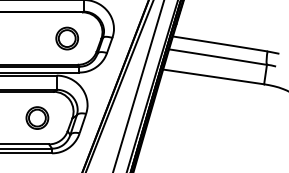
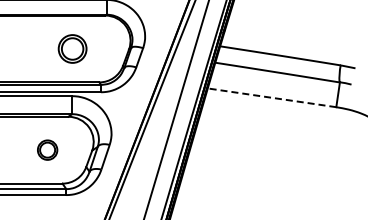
part: (67, 38) -> (72, 48), moved
line: (214, 76) -> (272, 97), solid -> dashed
part: (37, 117) -> (47, 149), size x0.7

